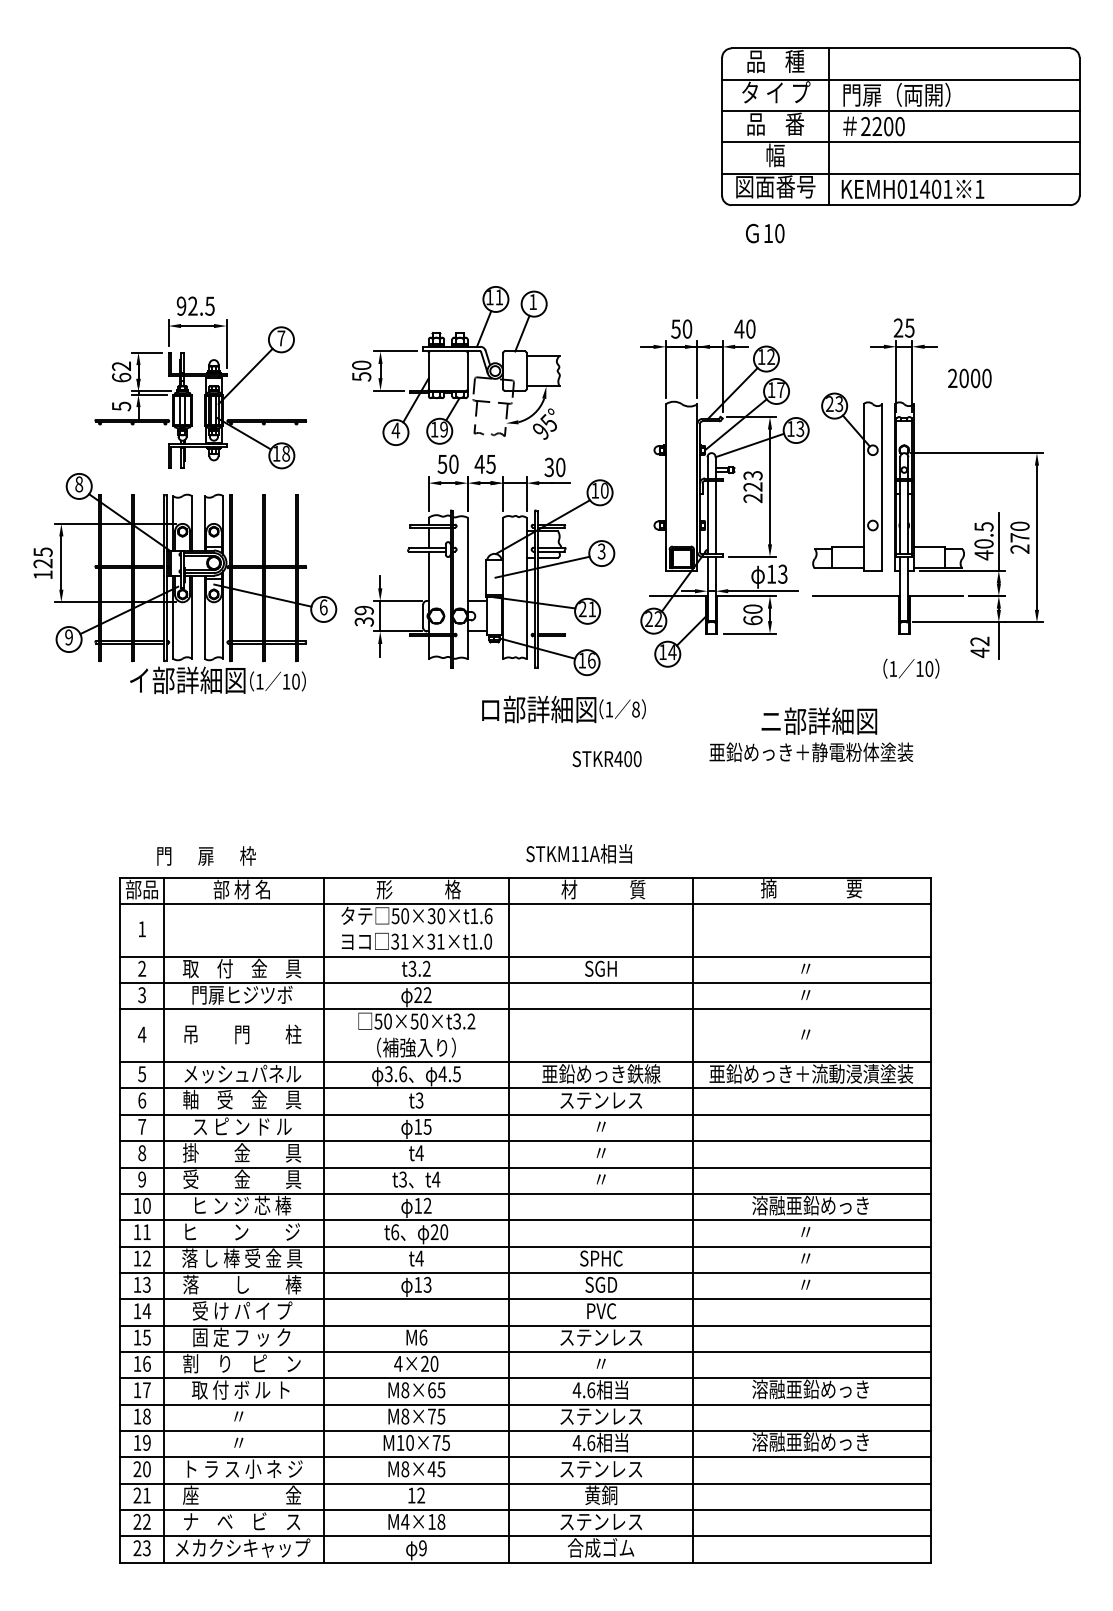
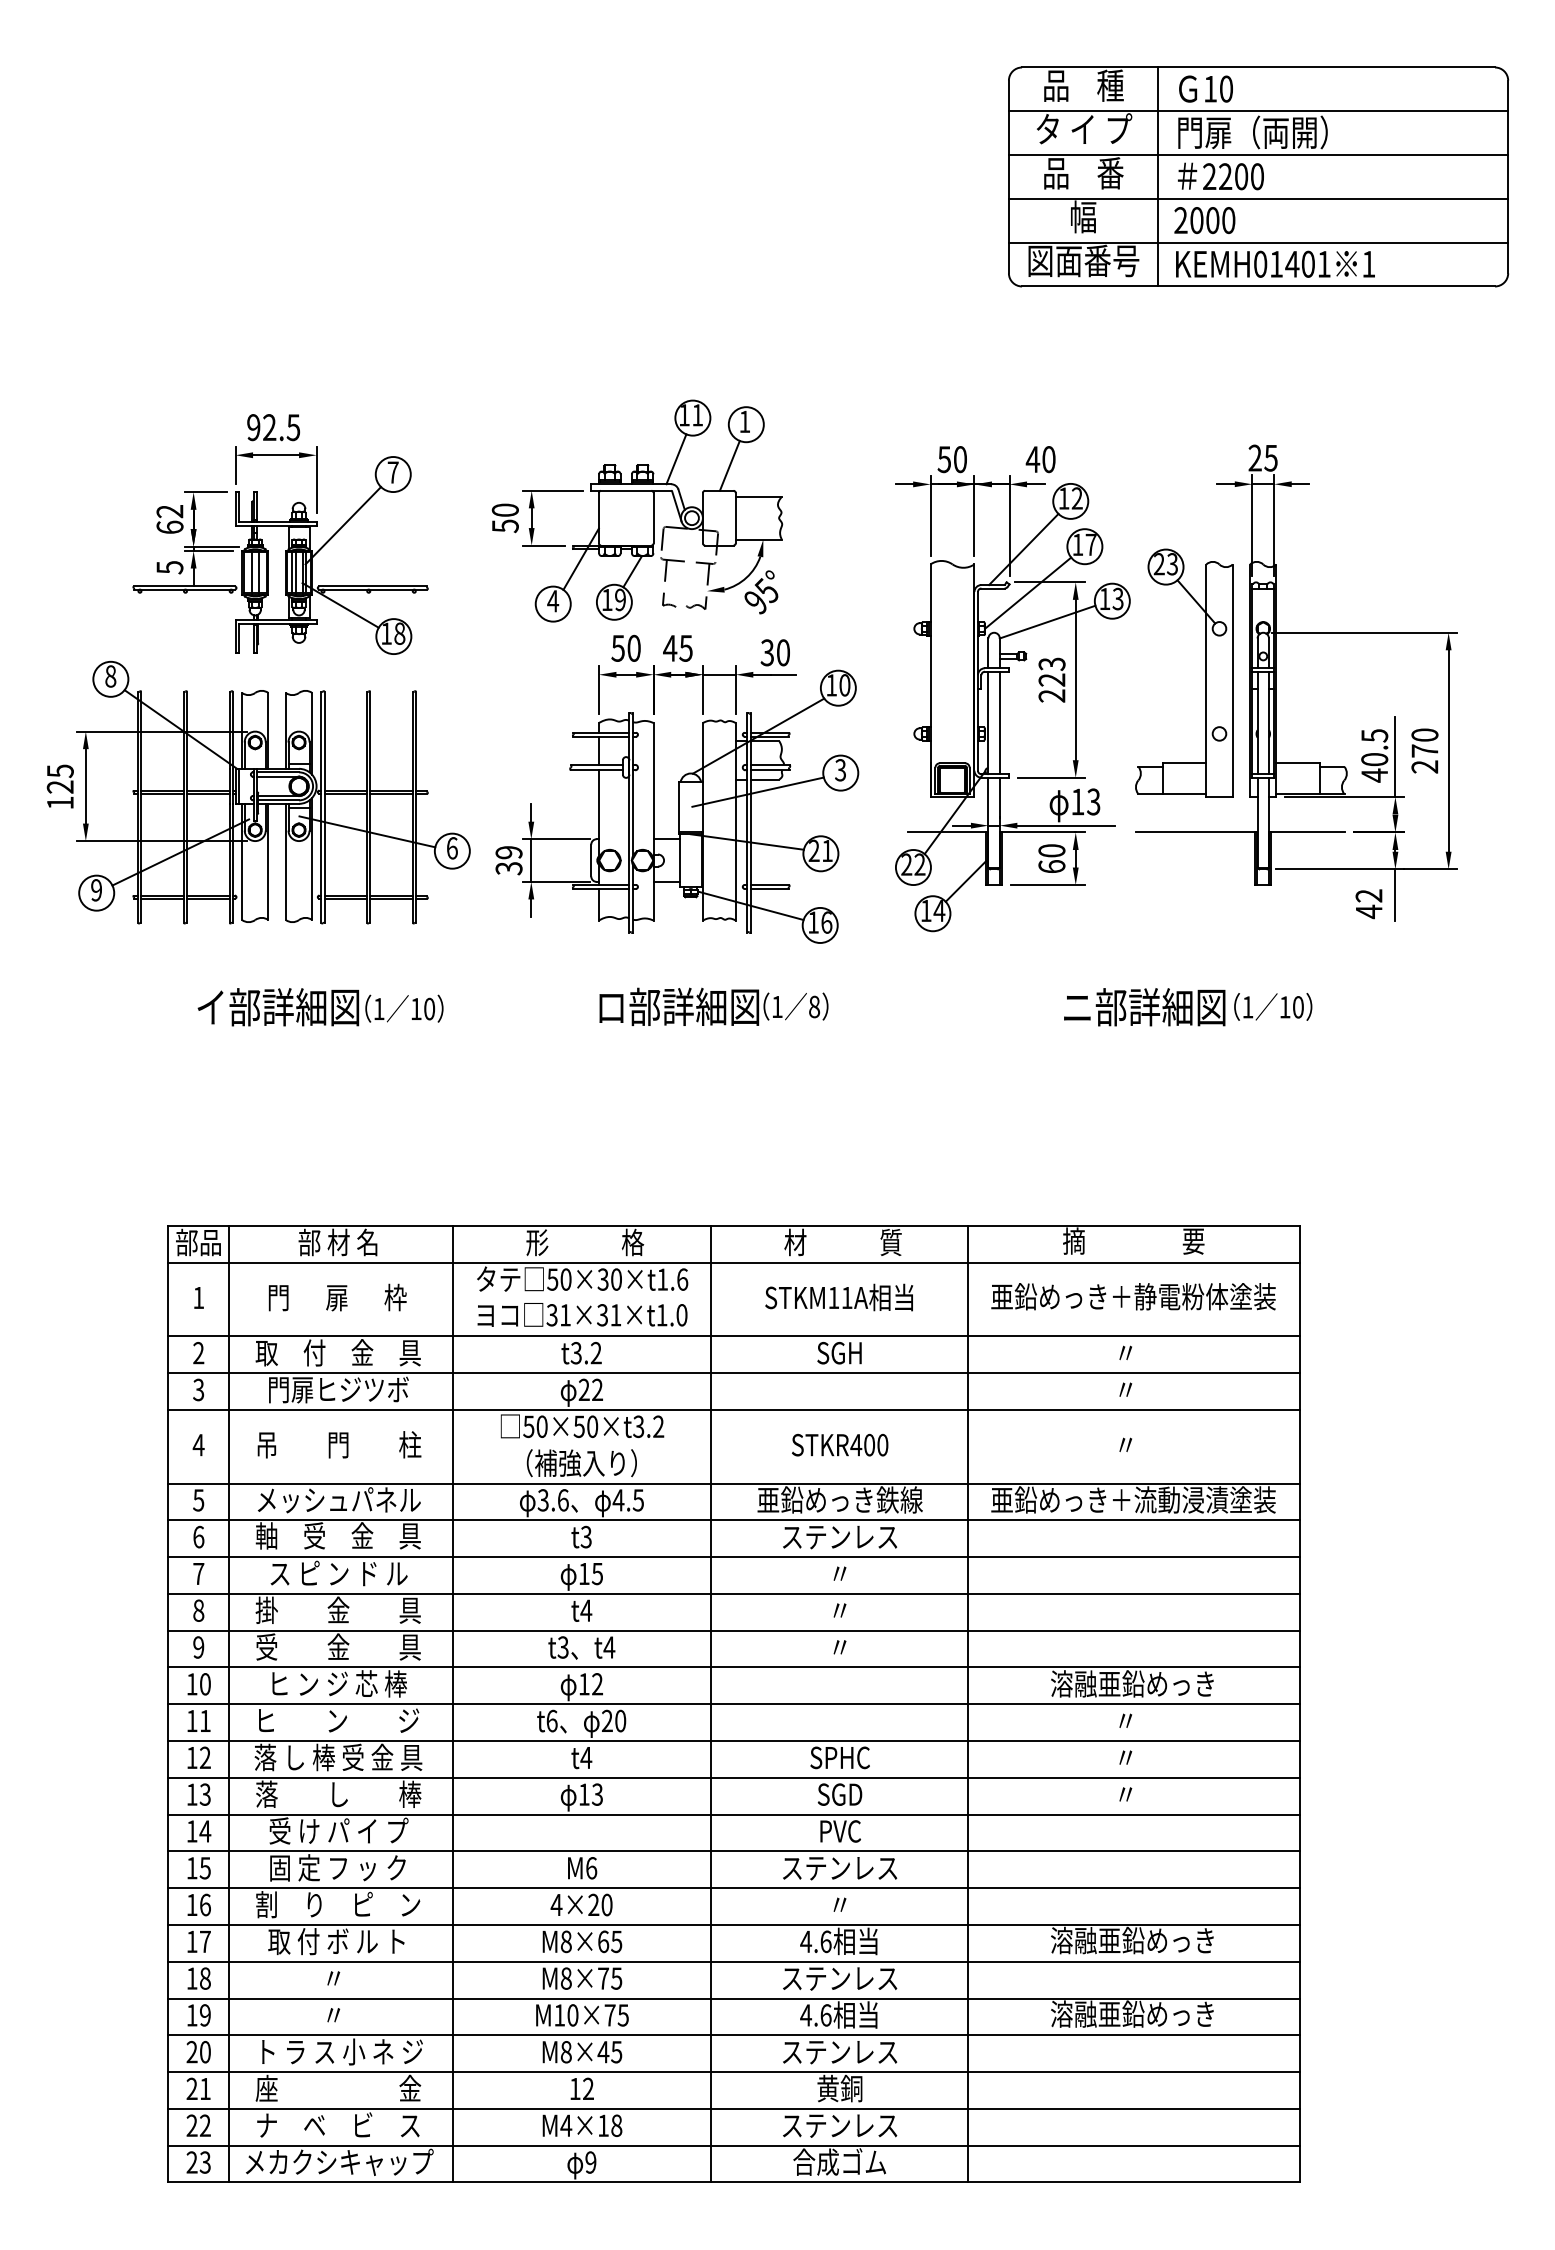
text: (764, 233) -> (1205, 88), moved
text: (969, 378) -> (1204, 220), moved
text: (911, 668) -> (1273, 1006), moved
text: (217, 680) -> (320, 1007), moved
text: (563, 709) -> (713, 1006), moved
text: (811, 752) -> (1133, 1296), moved
text: (607, 758) -> (840, 1444), moved
text: (579, 853) -> (839, 1297), moved
text: (206, 855) -> (337, 1297), moved

